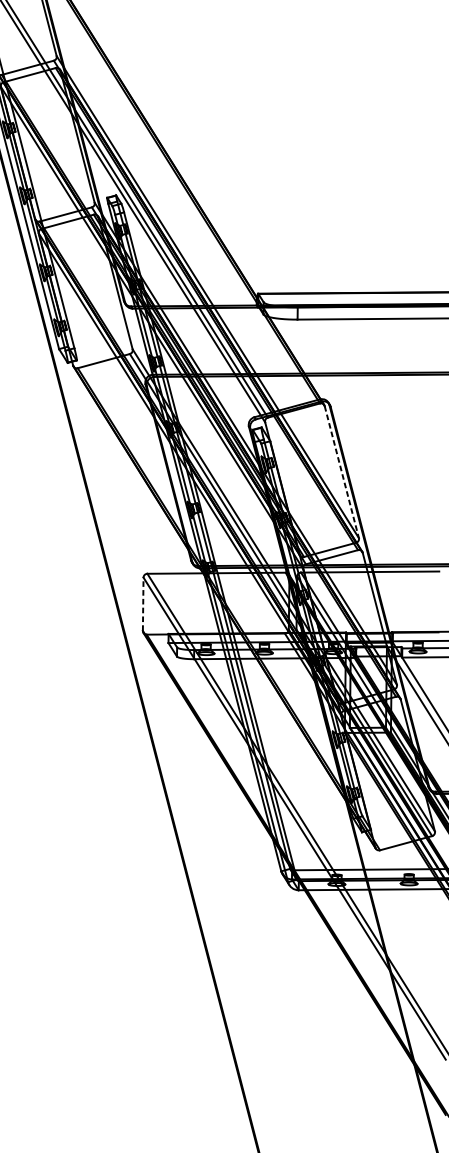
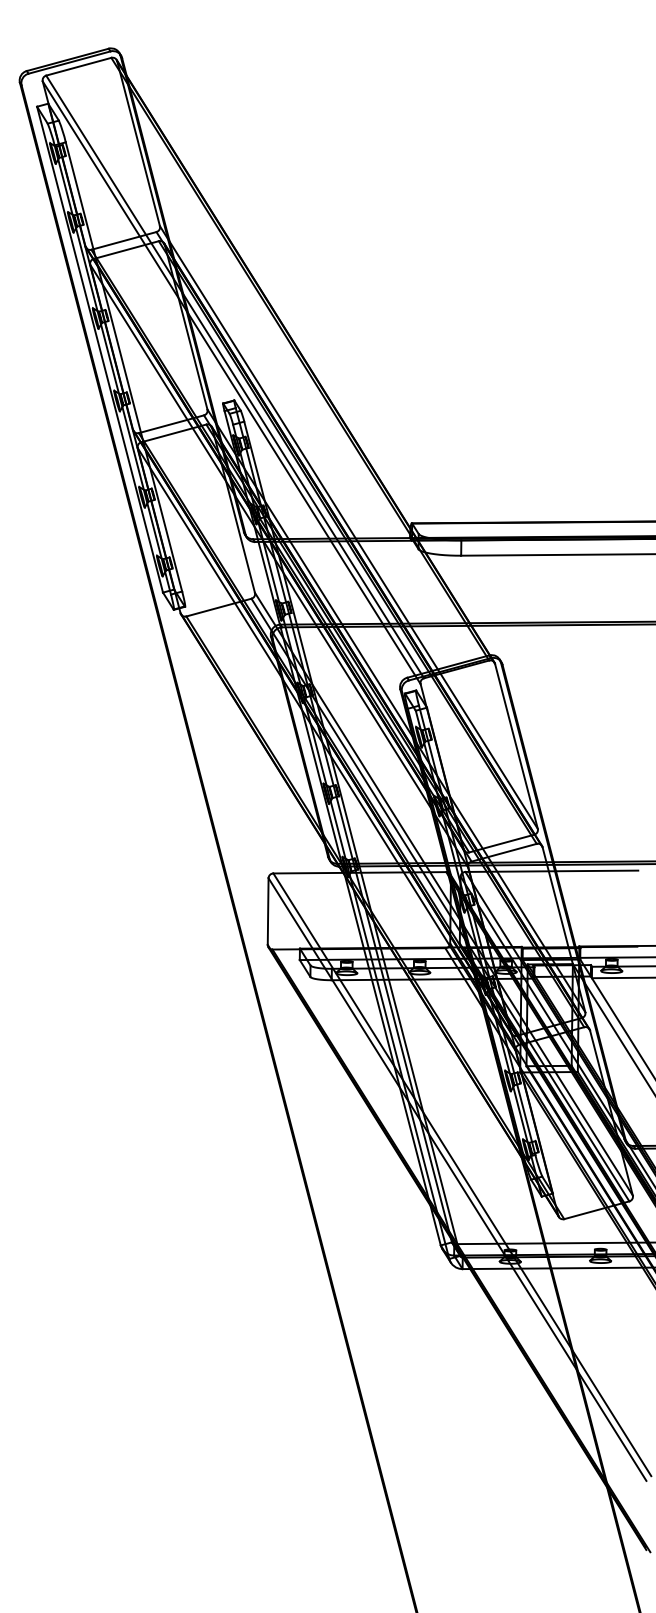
line: (341, 472) -> (516, 746), dashed -> solid
line: (143, 604) -> (268, 911), dashed -> solid

